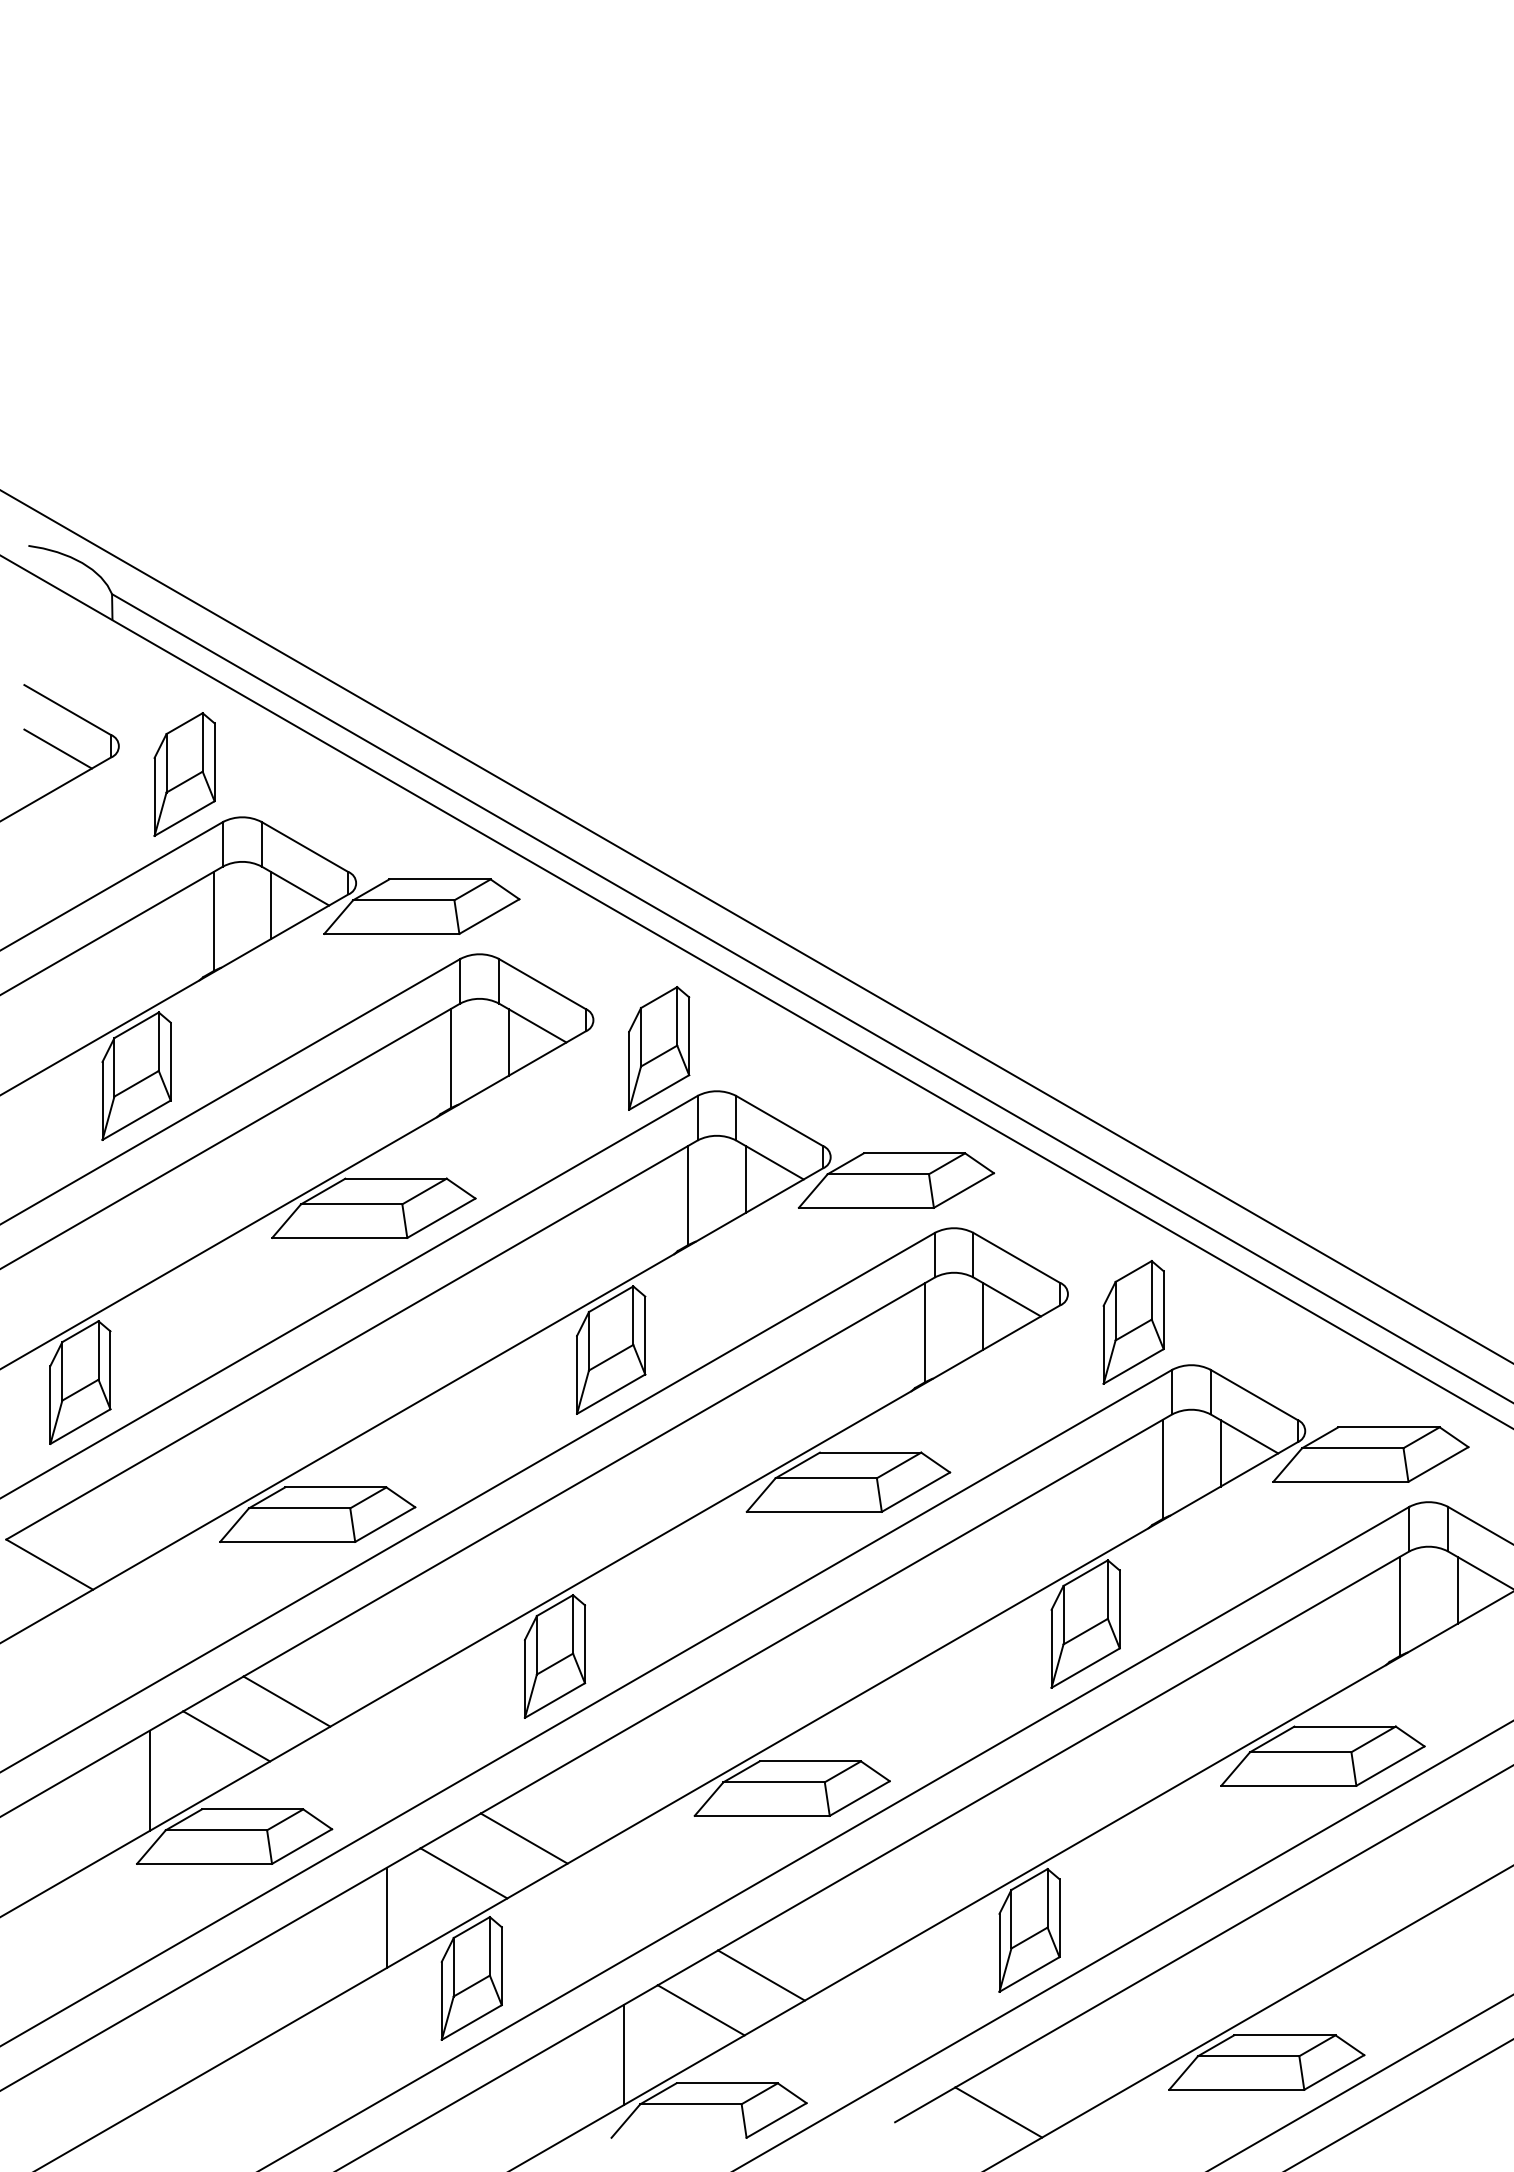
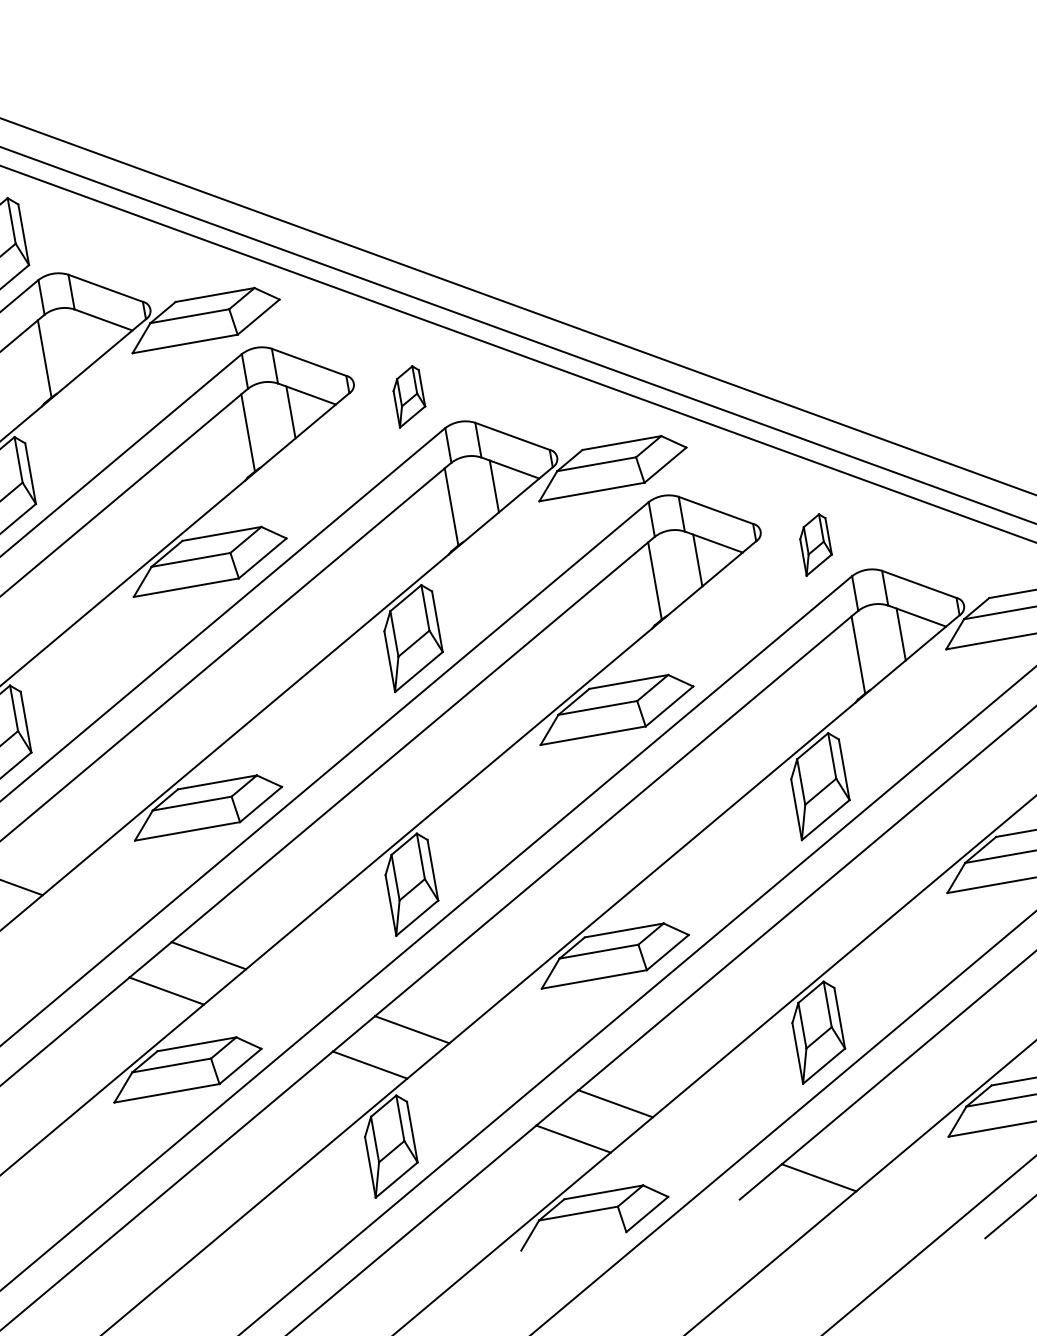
line: (271, 905) -> (87, 338), removed
part: (659, 1048) -> (409, 396), size x0.6
part: (1133, 1322) -> (815, 544), size x0.6
line: (149, 1780) -> (112, 1035), removed
line: (386, 1917) -> (315, 1110), removed
line: (624, 2054) -> (519, 1184), removed

